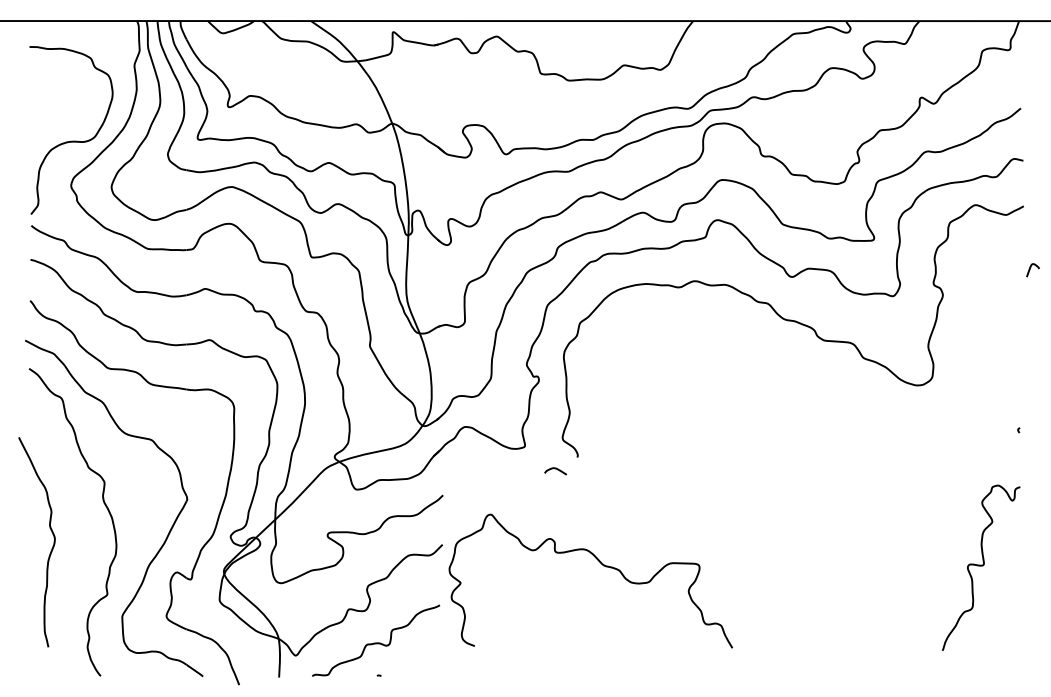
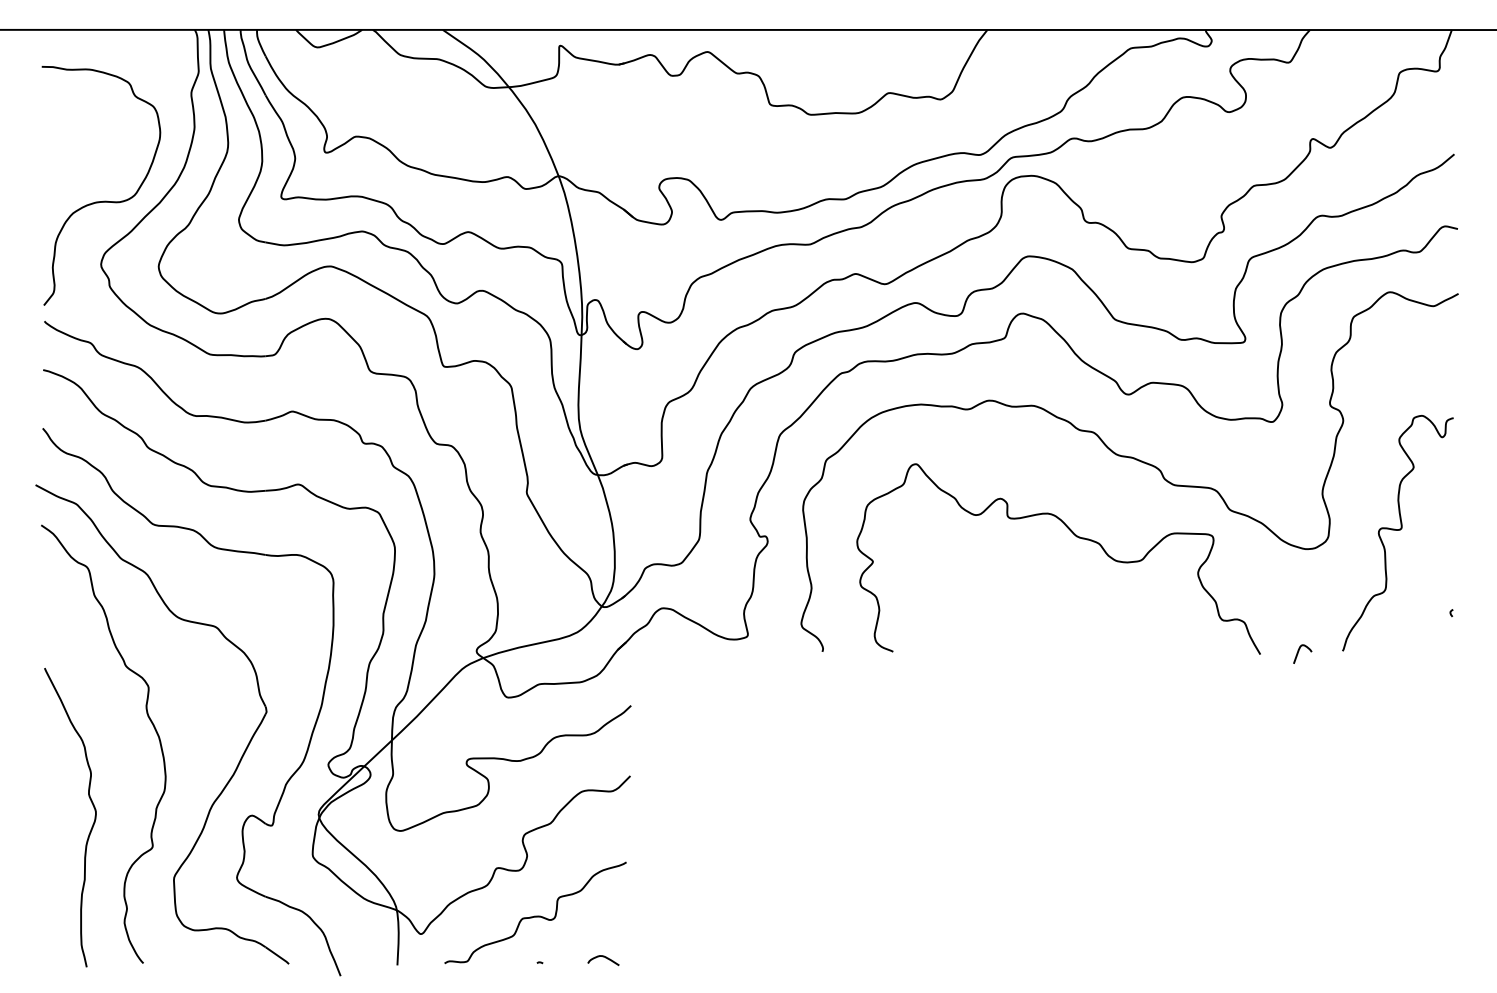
curve: (1030, 268) -> (1299, 651), moved
curve: (557, 469) -> (605, 958), moved
curve: (51, 548) -> (91, 826), moved
curve: (603, 566) -> (1076, 537), moved
curve: (980, 566) -> (1397, 530), moved

